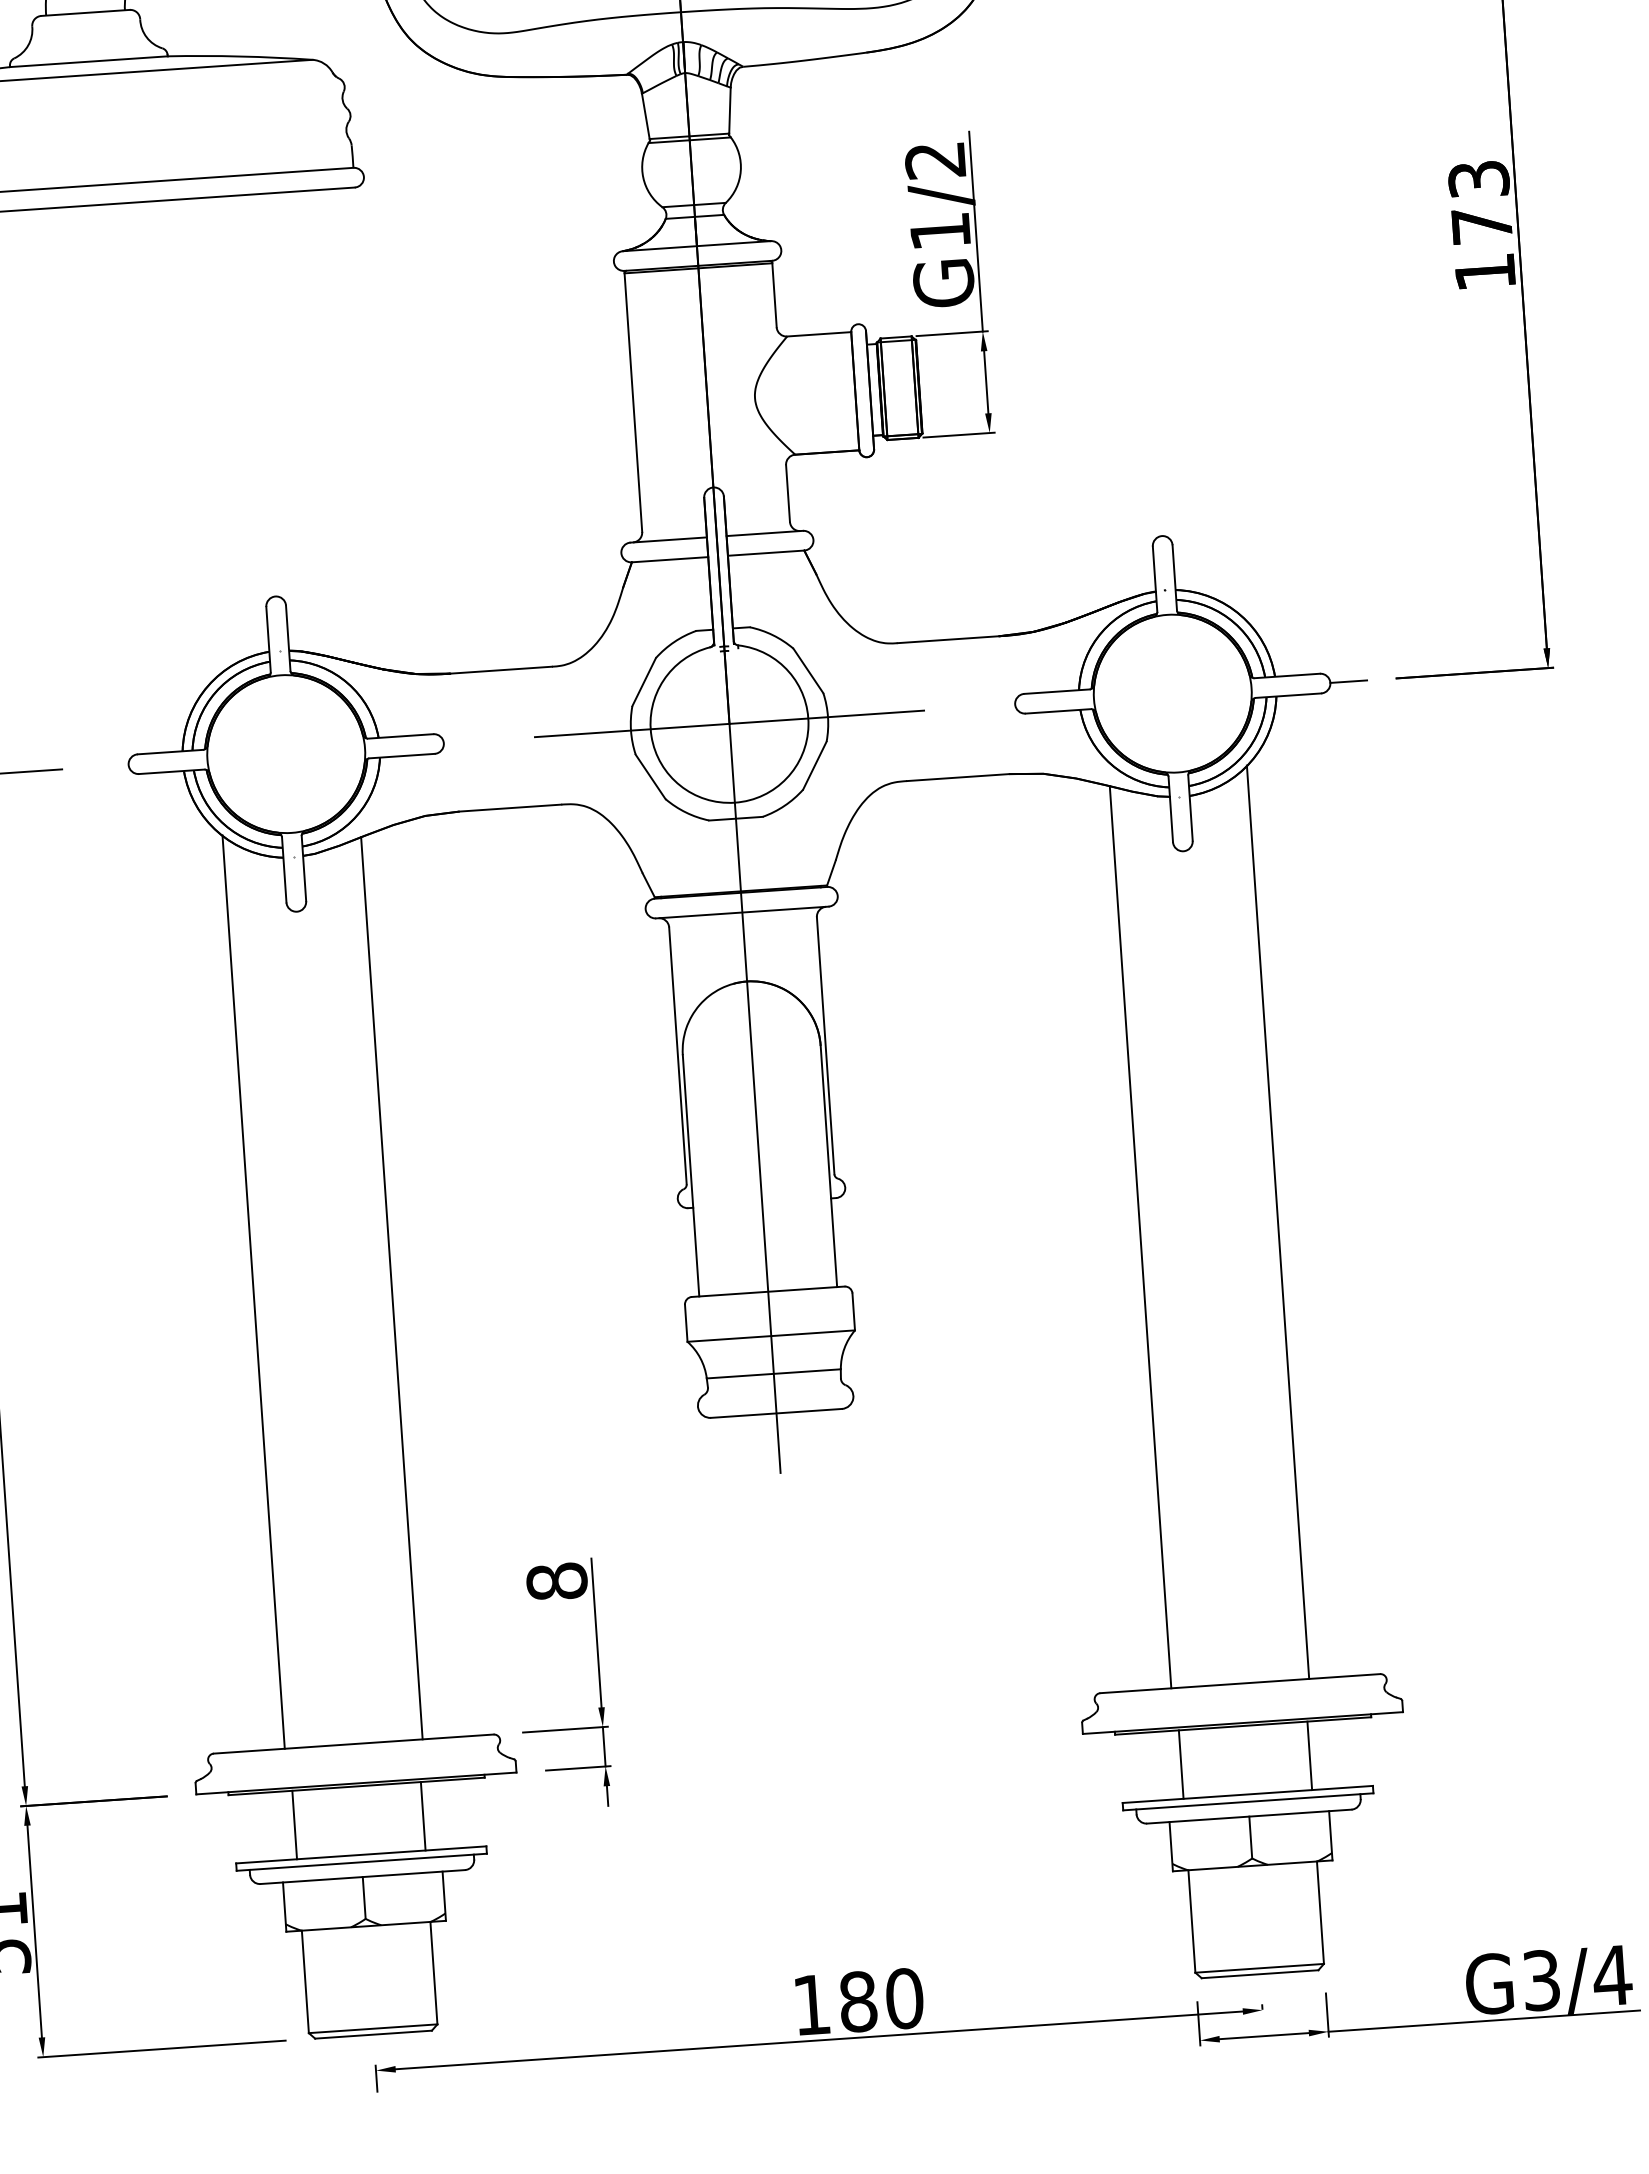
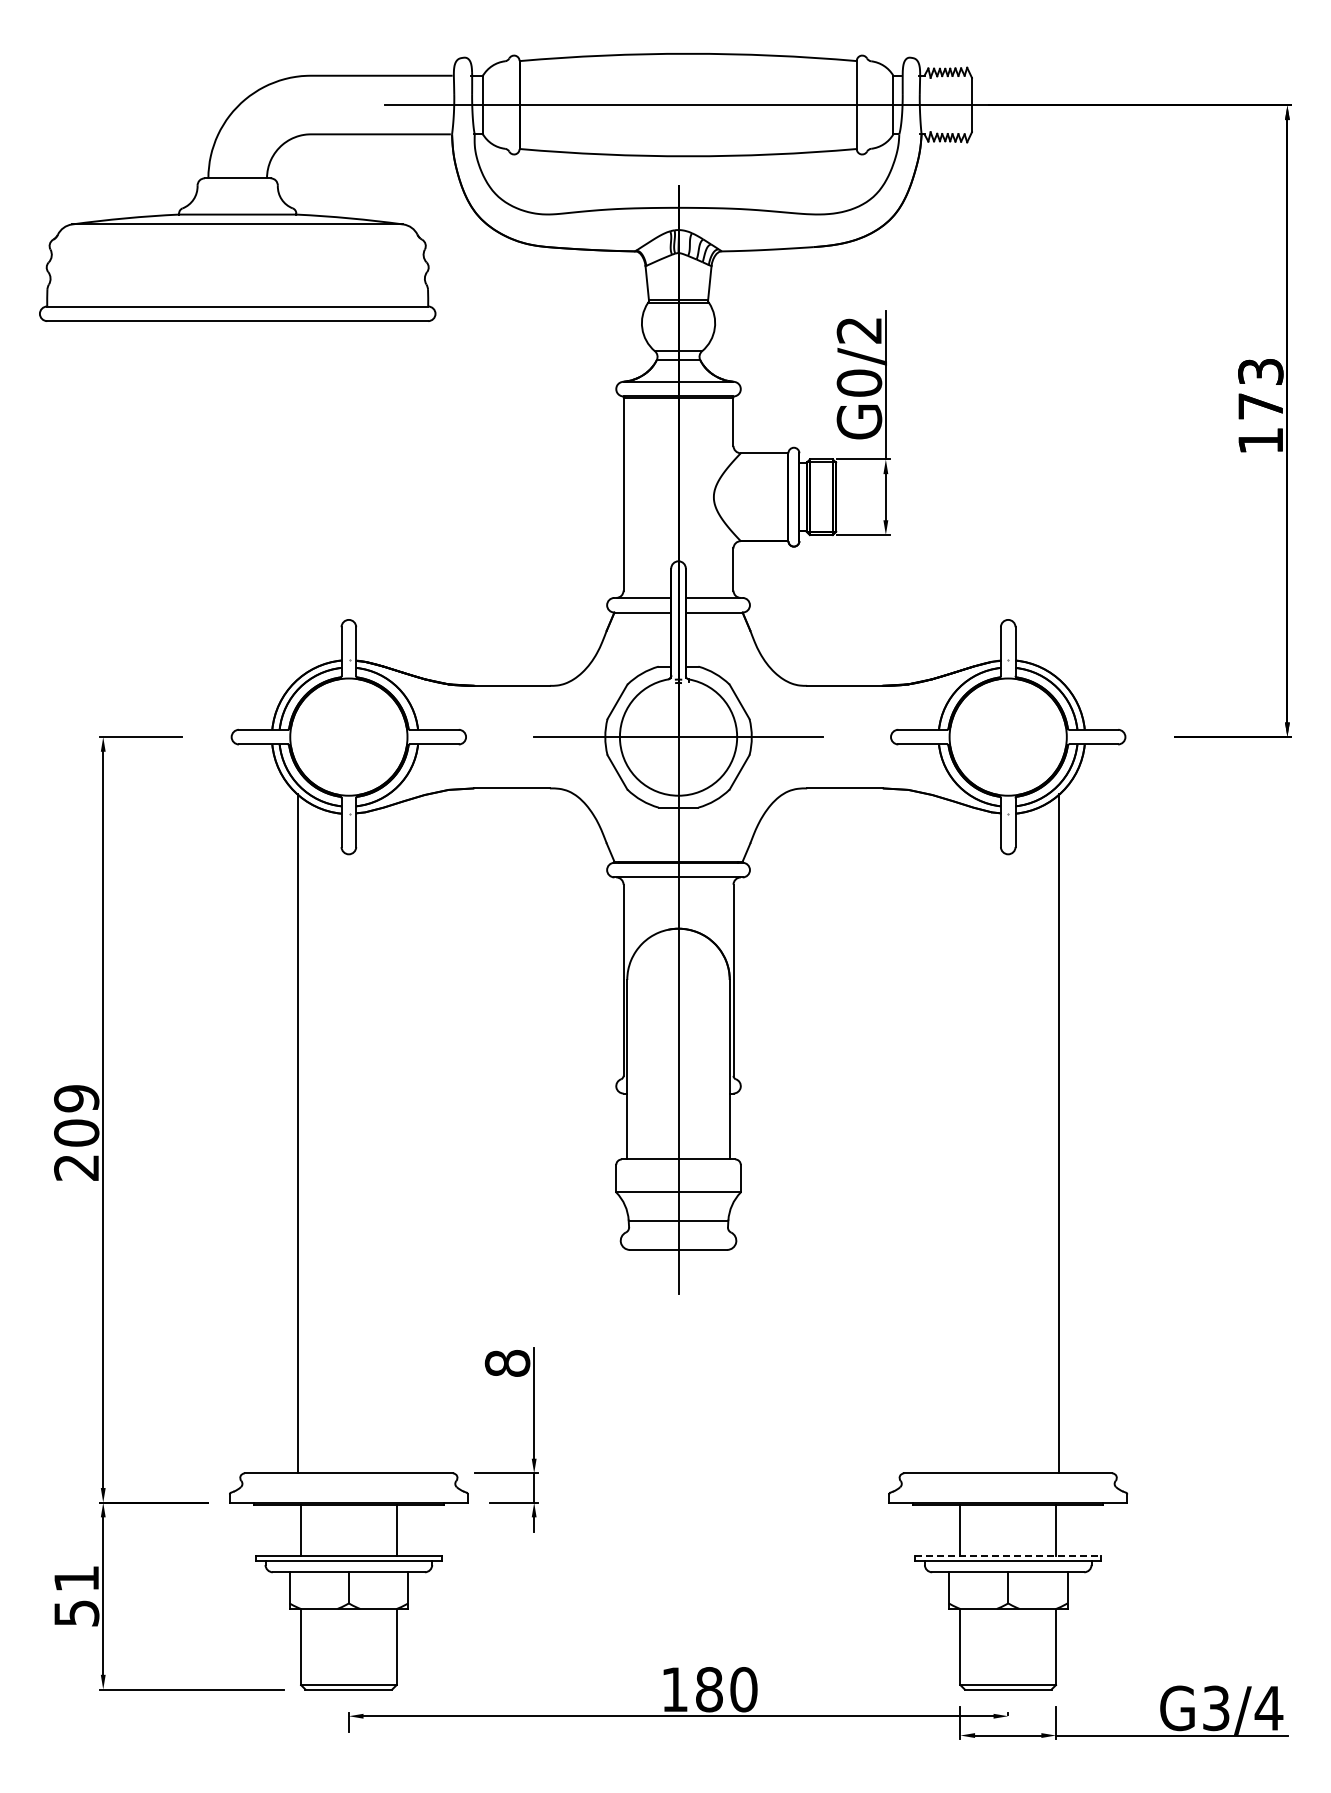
text: (940, 230) -> (859, 382), G1/2 -> G0/2
line: (1347, 682) -> (1138, 737), removed
line: (1139, 1236) -> (956, 1137), removed
line: (392, 1287) -> (400, 1137), removed
line: (1248, 1794) -> (1008, 1555), solid -> dashed

